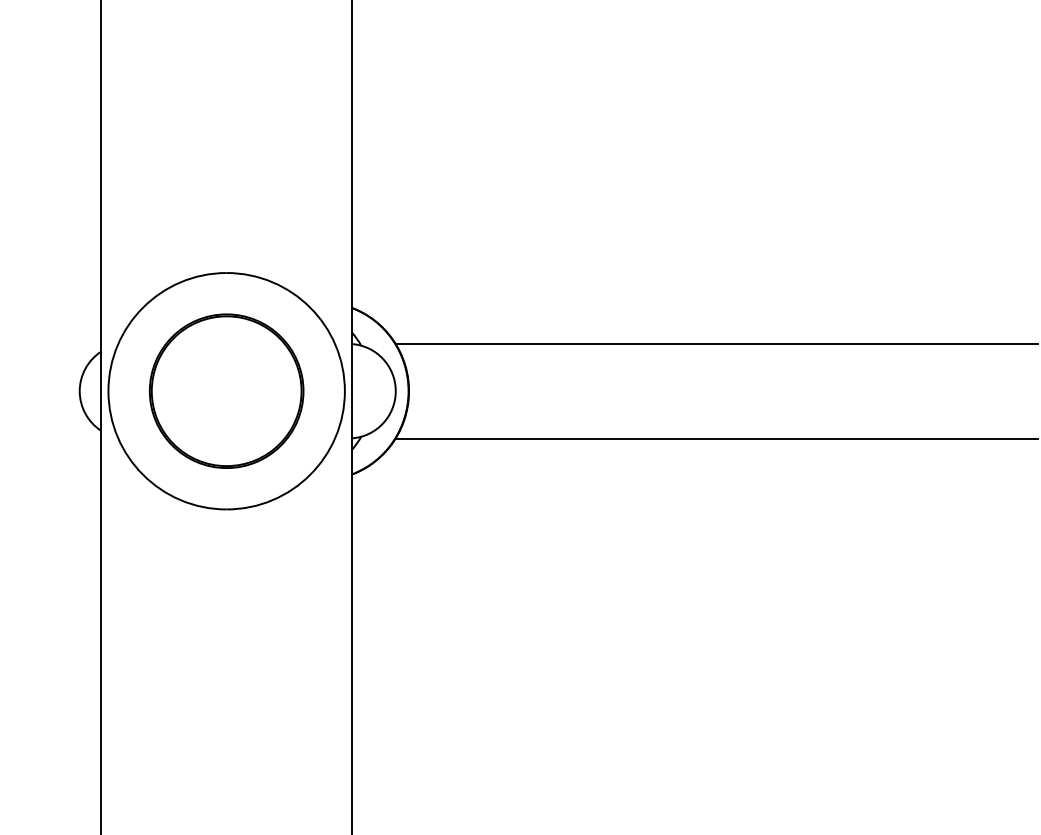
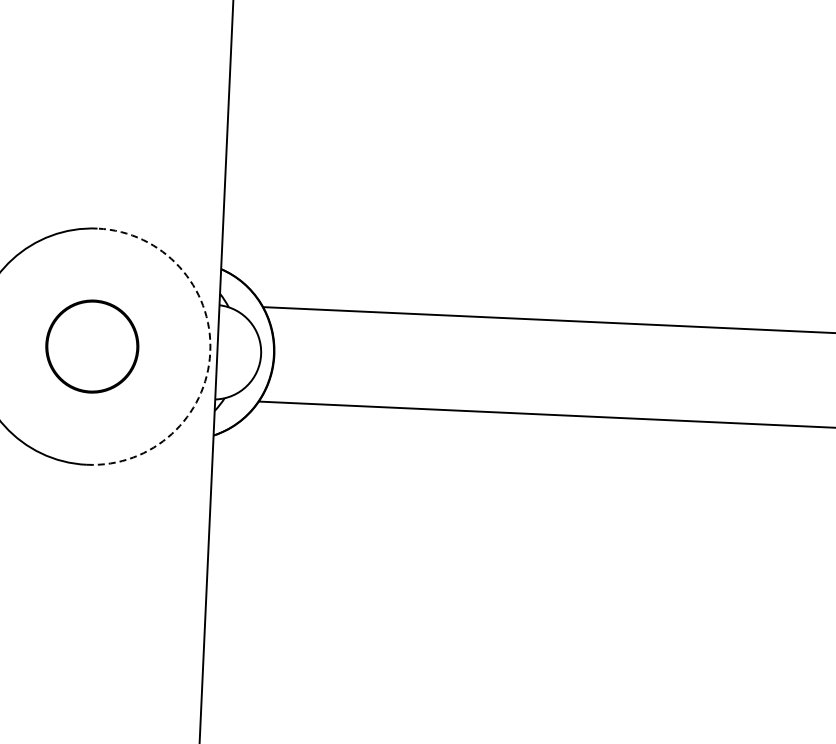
part: (226, 390) -> (92, 345), size x0.6
arc: (344, 391) -> (209, 352), solid -> dashed

